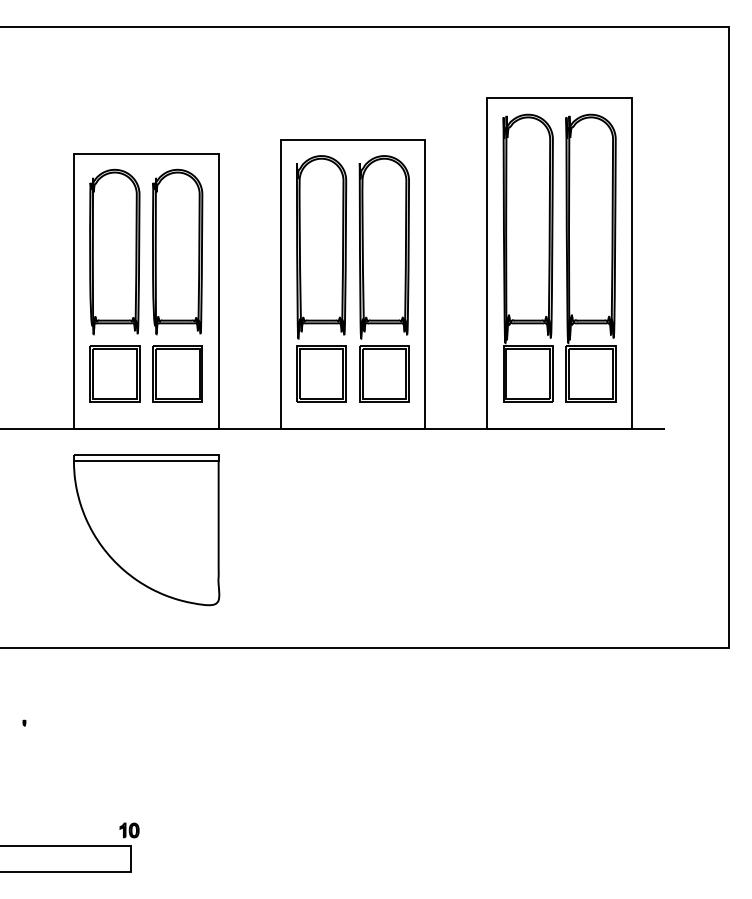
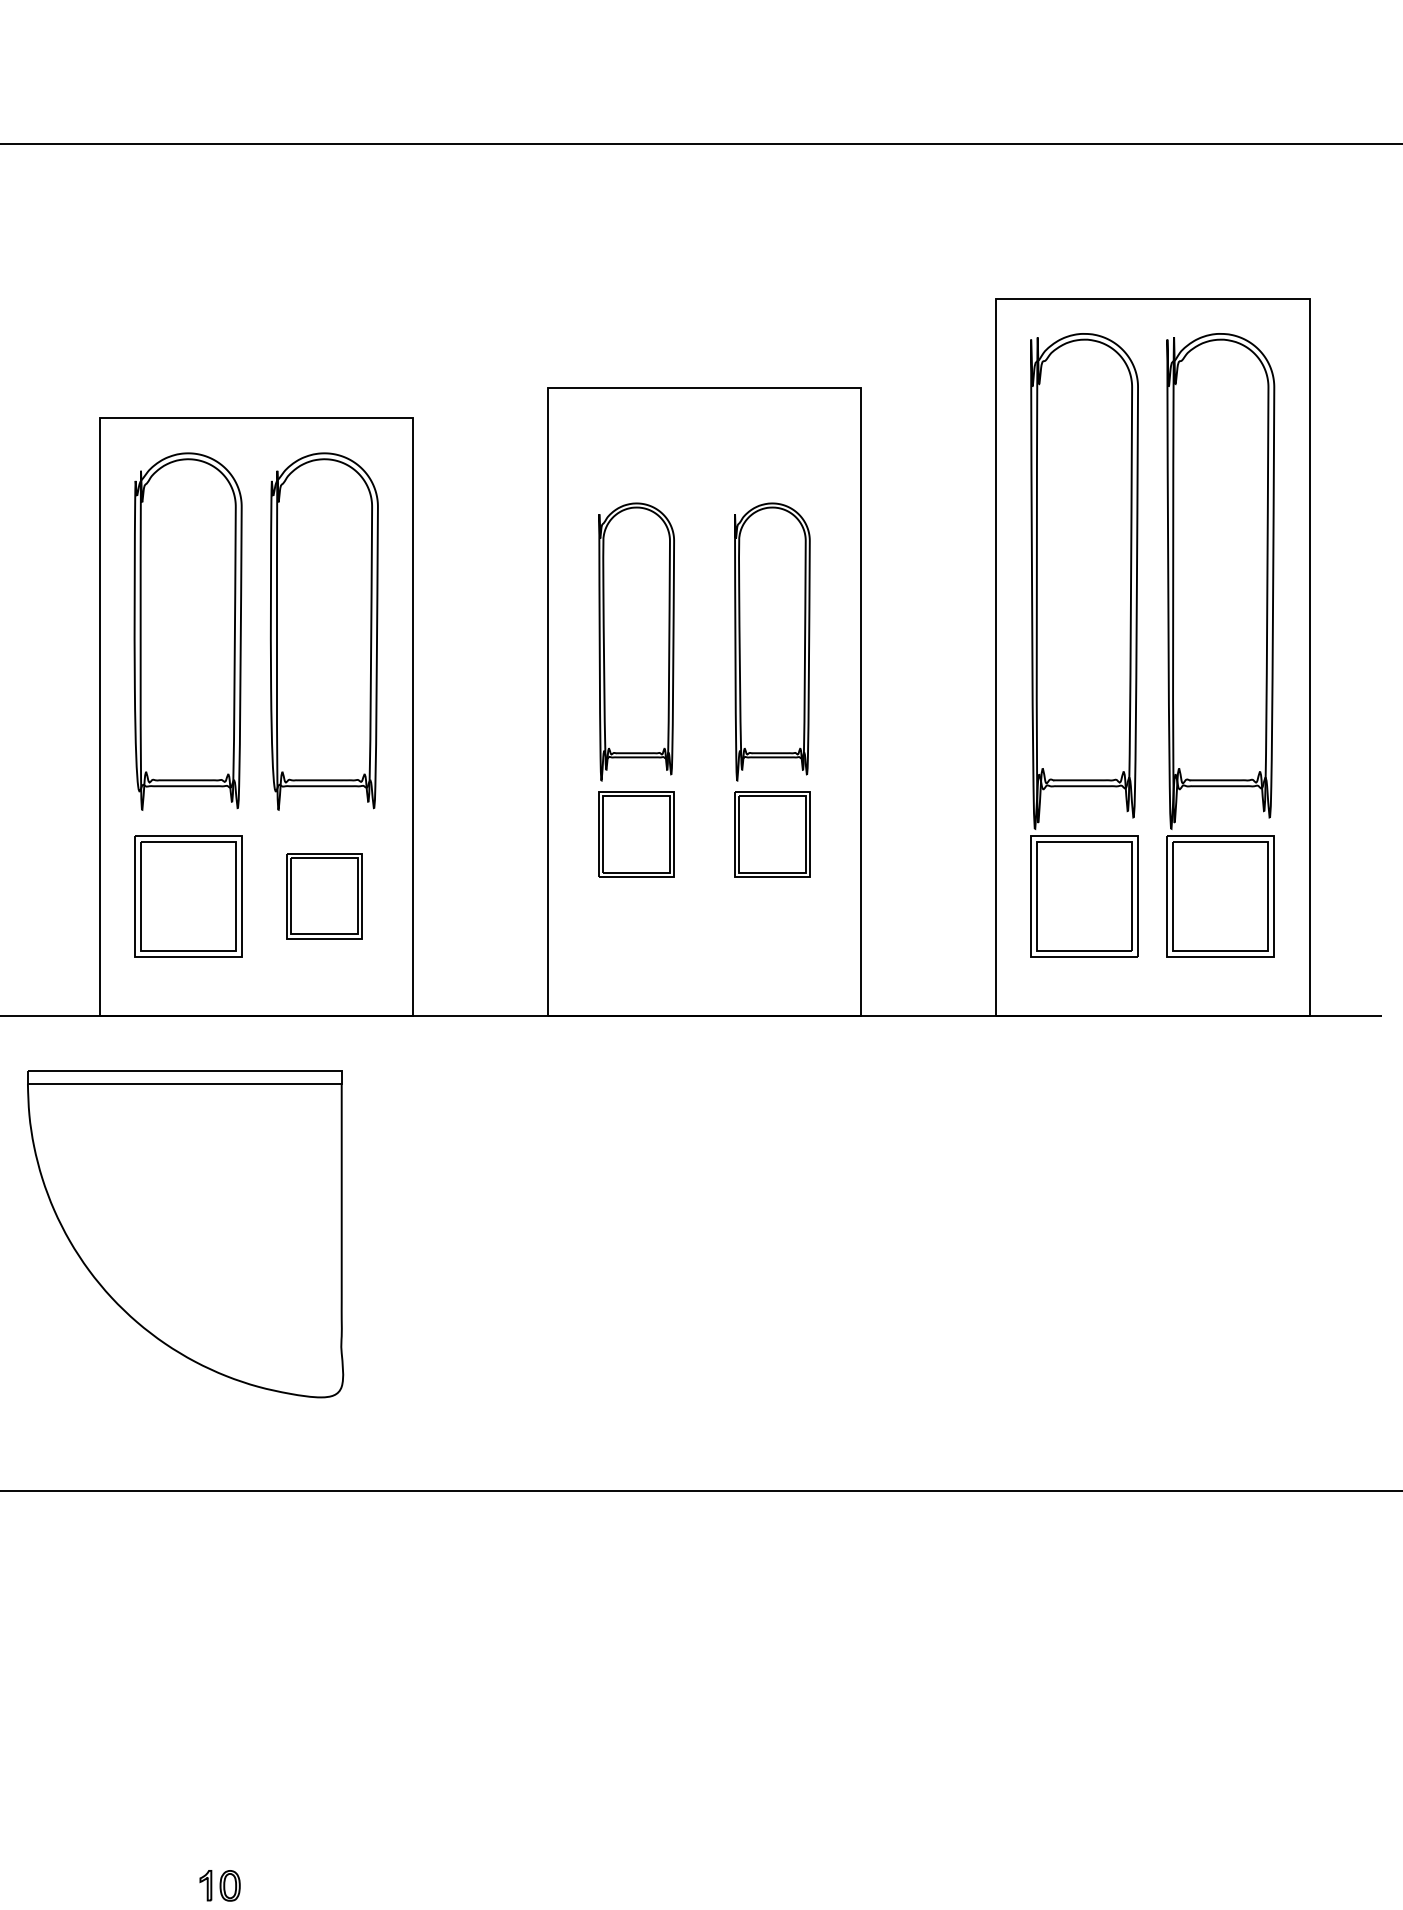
part: (321, 278) -> (636, 688), size x0.7
part: (383, 278) -> (770, 688), size x0.7
part: (177, 373) -> (324, 894), size x0.7
part: (146, 530) -> (185, 1235), moved

